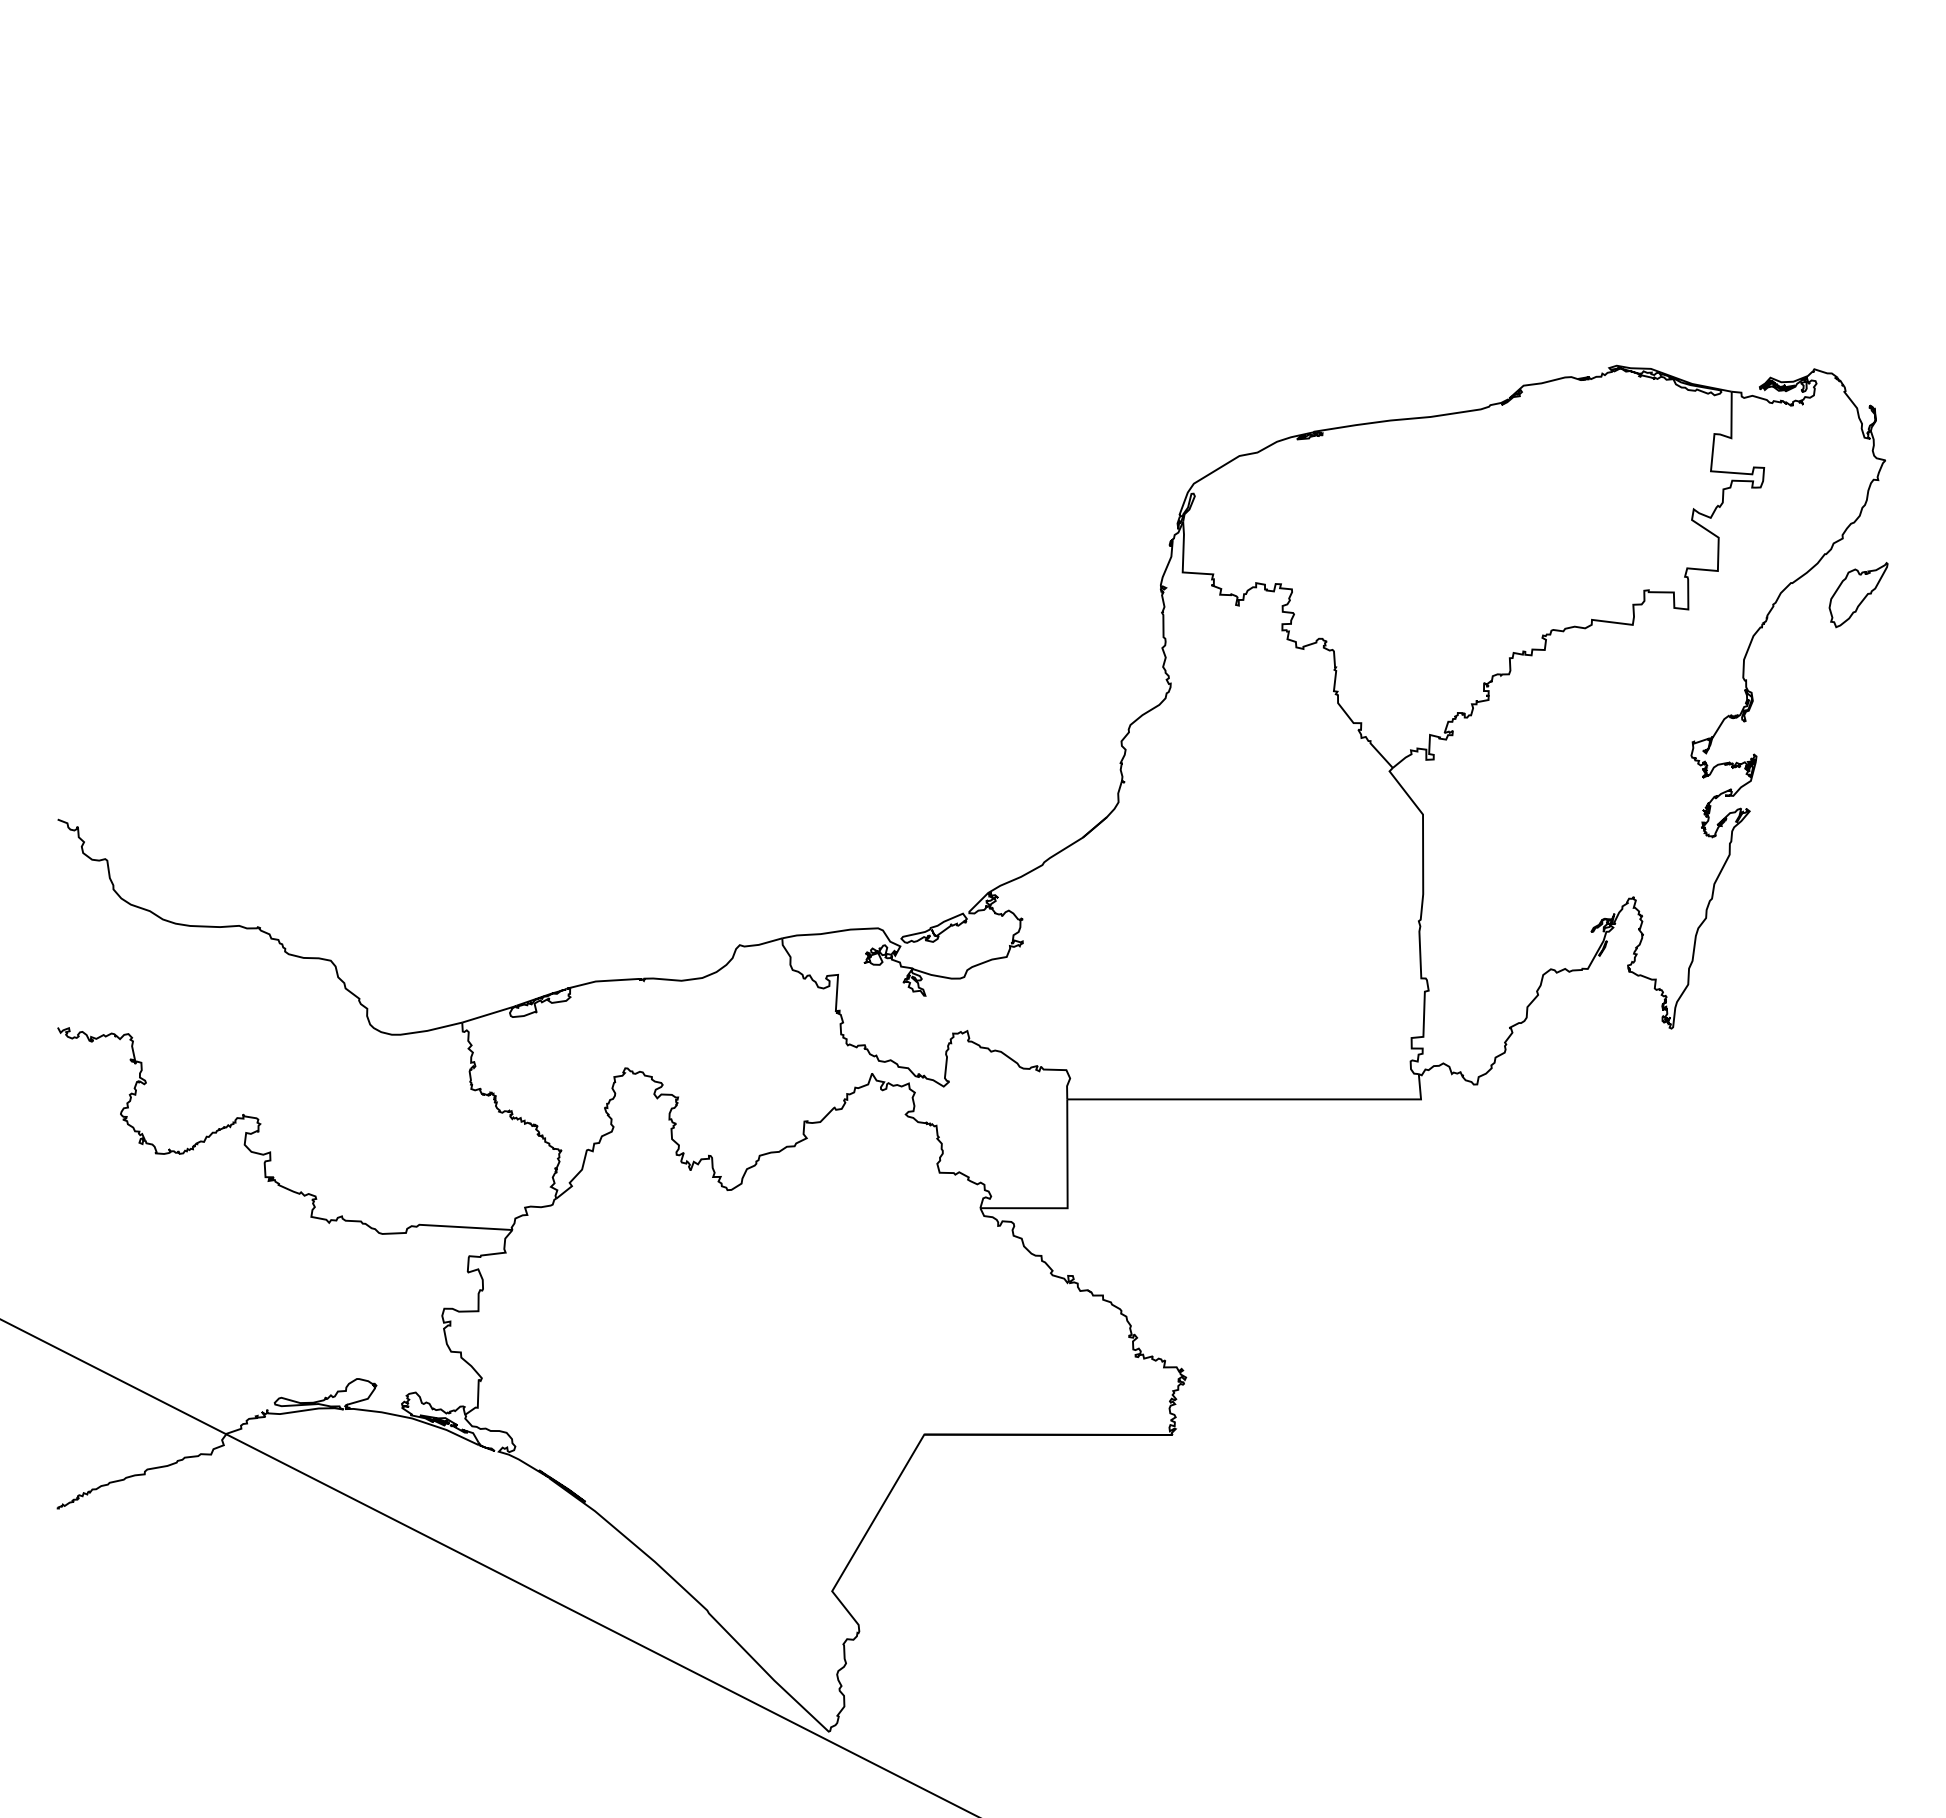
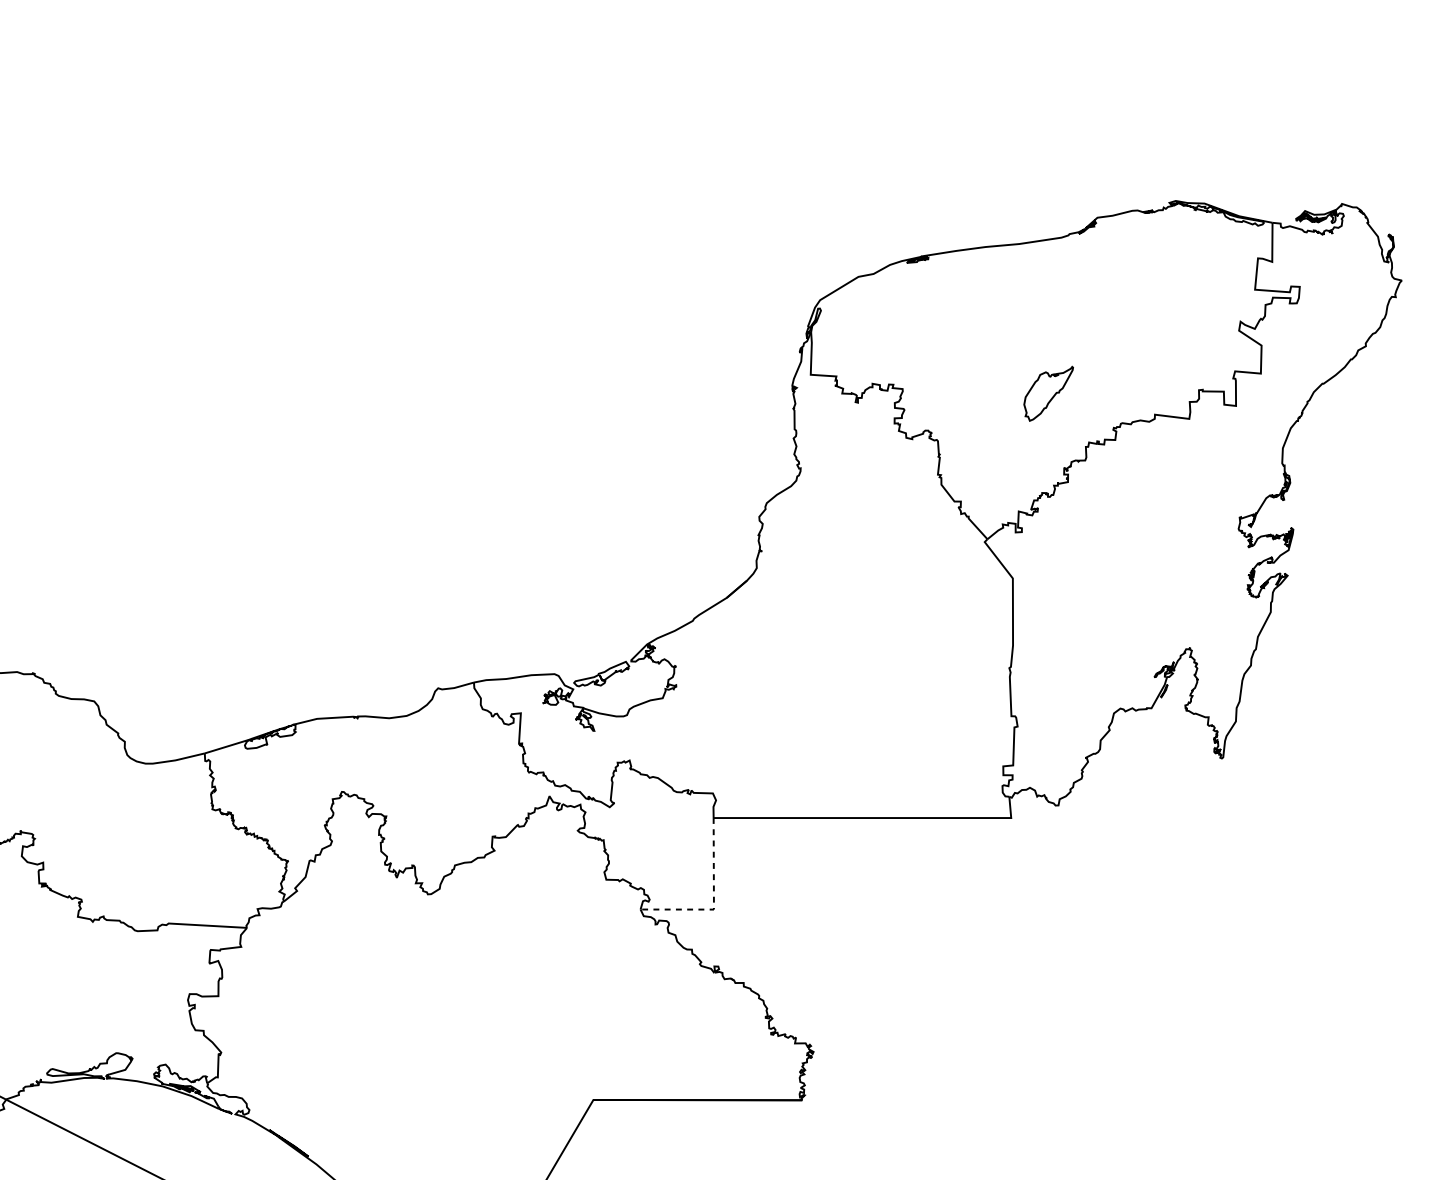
part: (1858, 595) -> (1048, 394), moved
line: (1067, 1198) -> (713, 901), solid -> dashed

